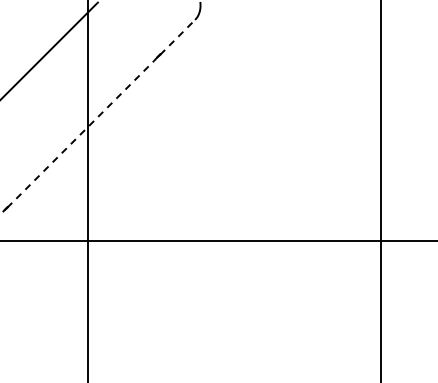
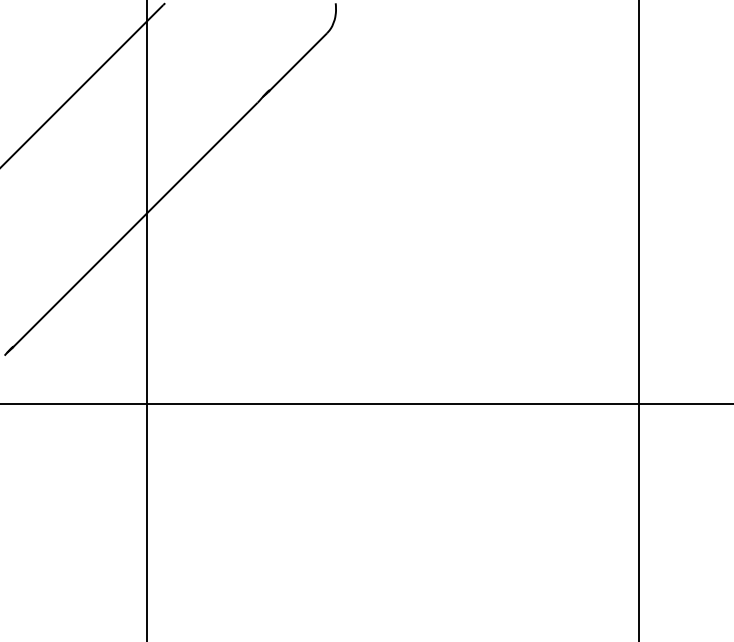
line: (177, 37) -> (297, 62), dashed -> solid
line: (80, 134) -> (134, 225), dashed -> solid

